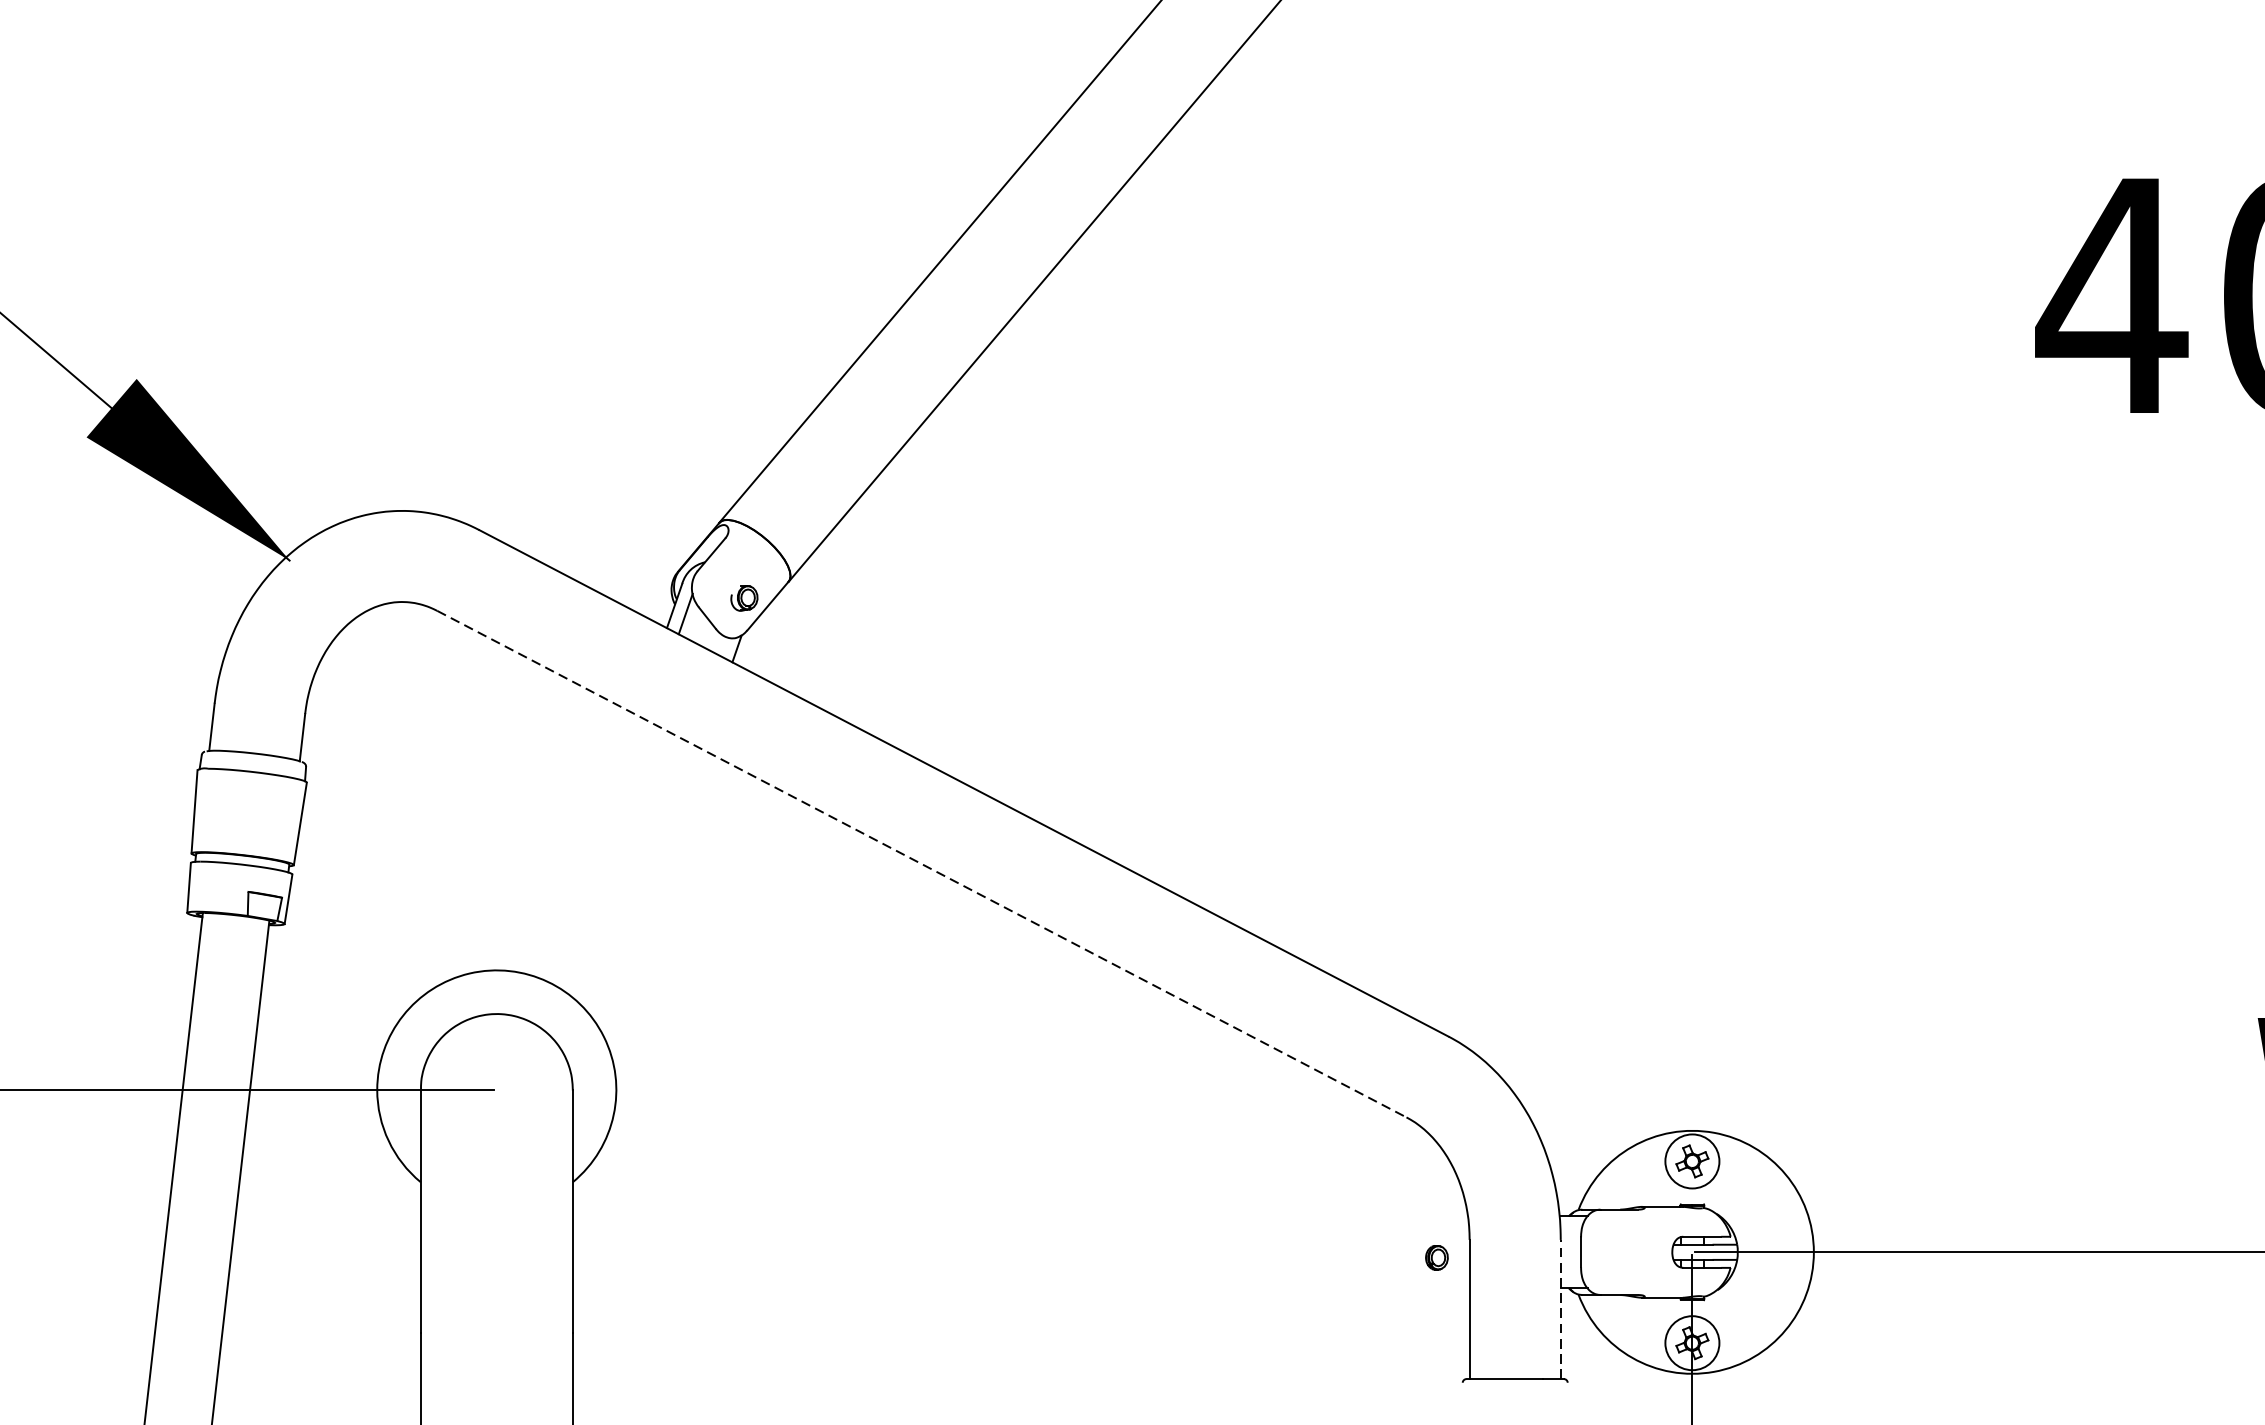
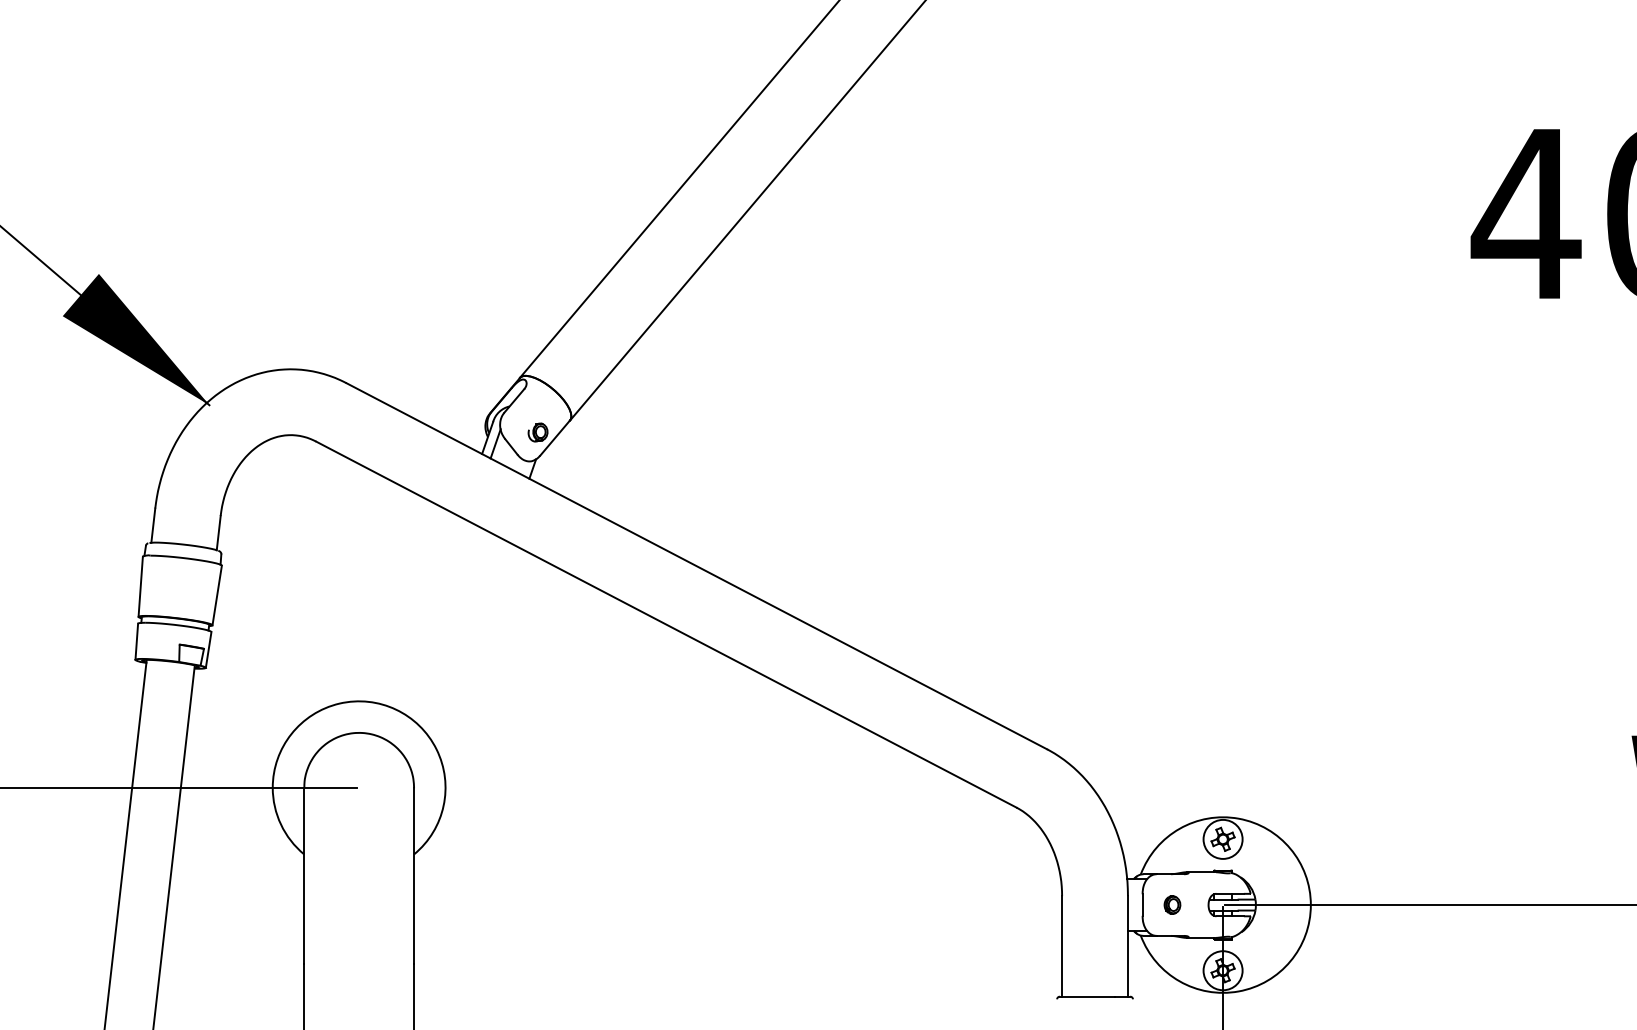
line: (922, 864) -> (666, 624), dashed -> solid
part: (1436, 1257) -> (1172, 904), moved
line: (1560, 1308) -> (1127, 945), dashed -> solid

